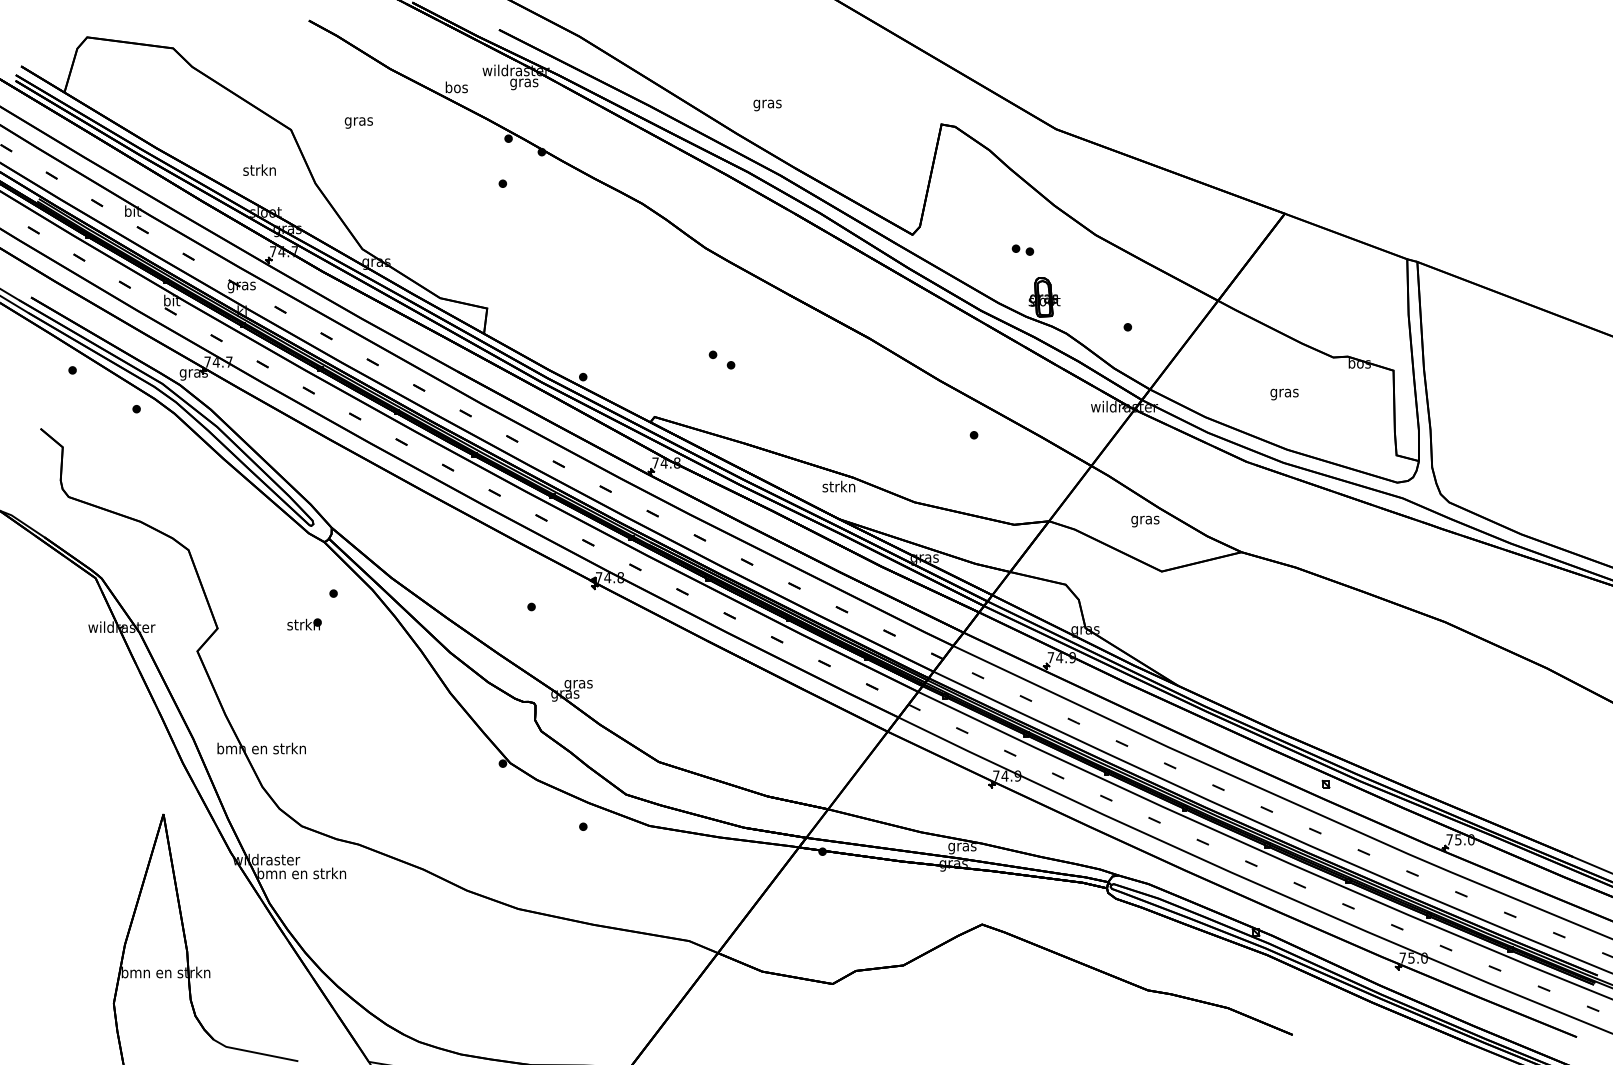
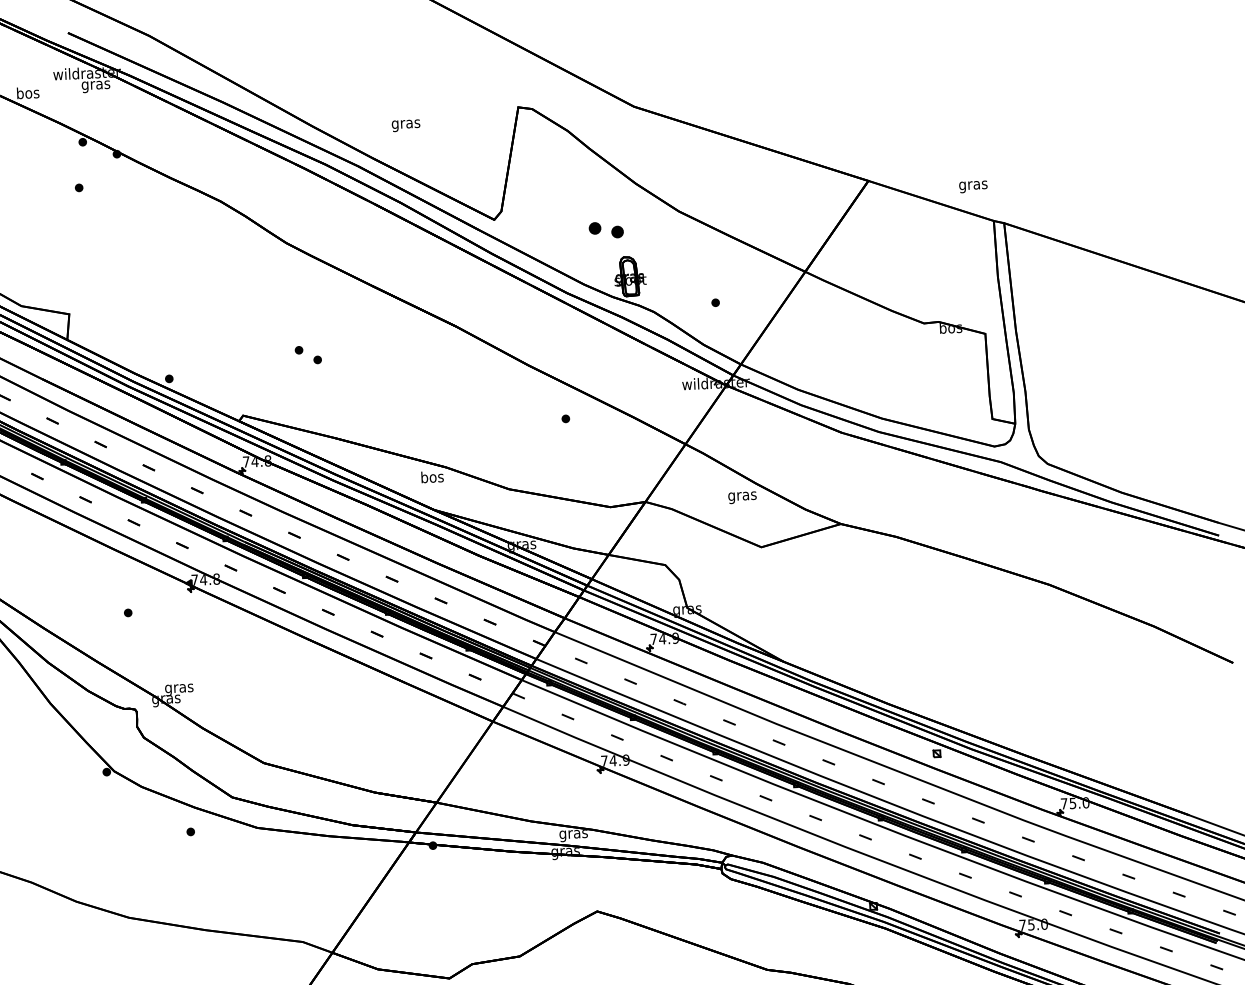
text: (767, 105) -> (406, 125), moved
part: (1022, 249) -> (605, 229), size x1.6
text: (1284, 394) -> (973, 186), moved
text: (838, 486) -> (431, 476), strkn -> bos

